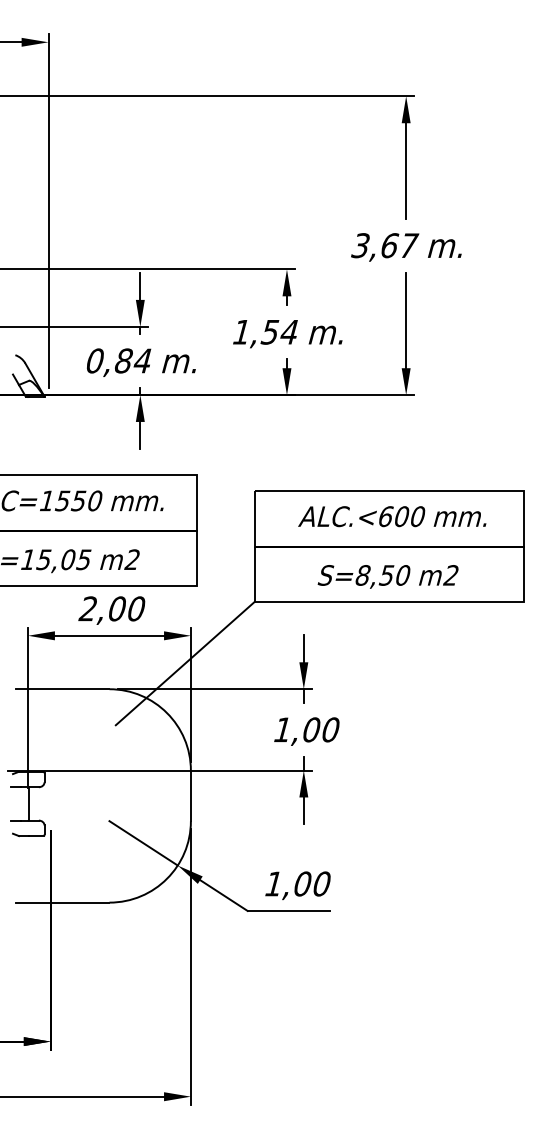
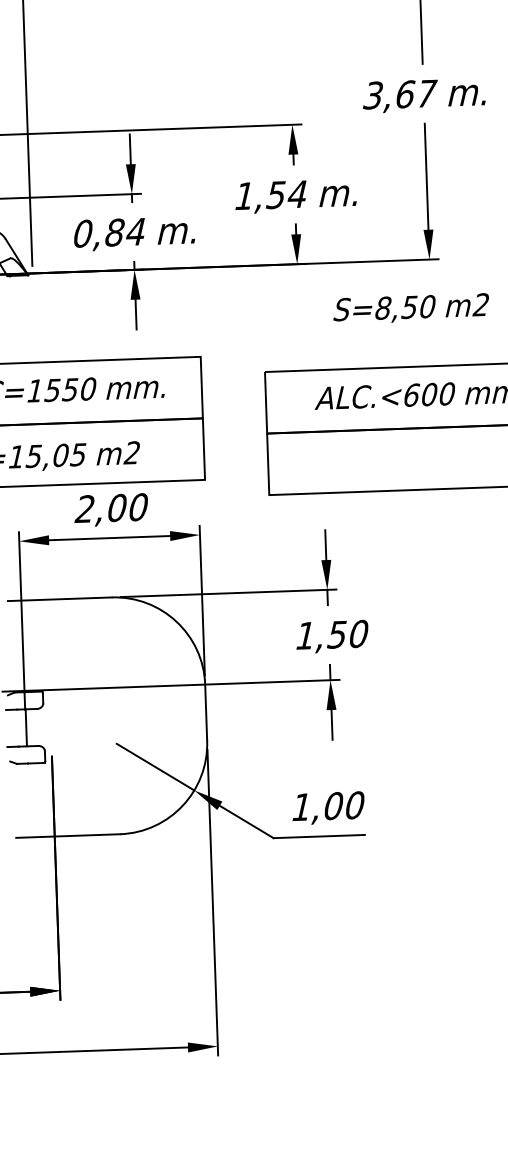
text: (387, 576) -> (410, 308), moved
line: (184, 663) -> (193, 565), removed
text: (310, 729) -> (336, 634), 1,00 -> 1,50

